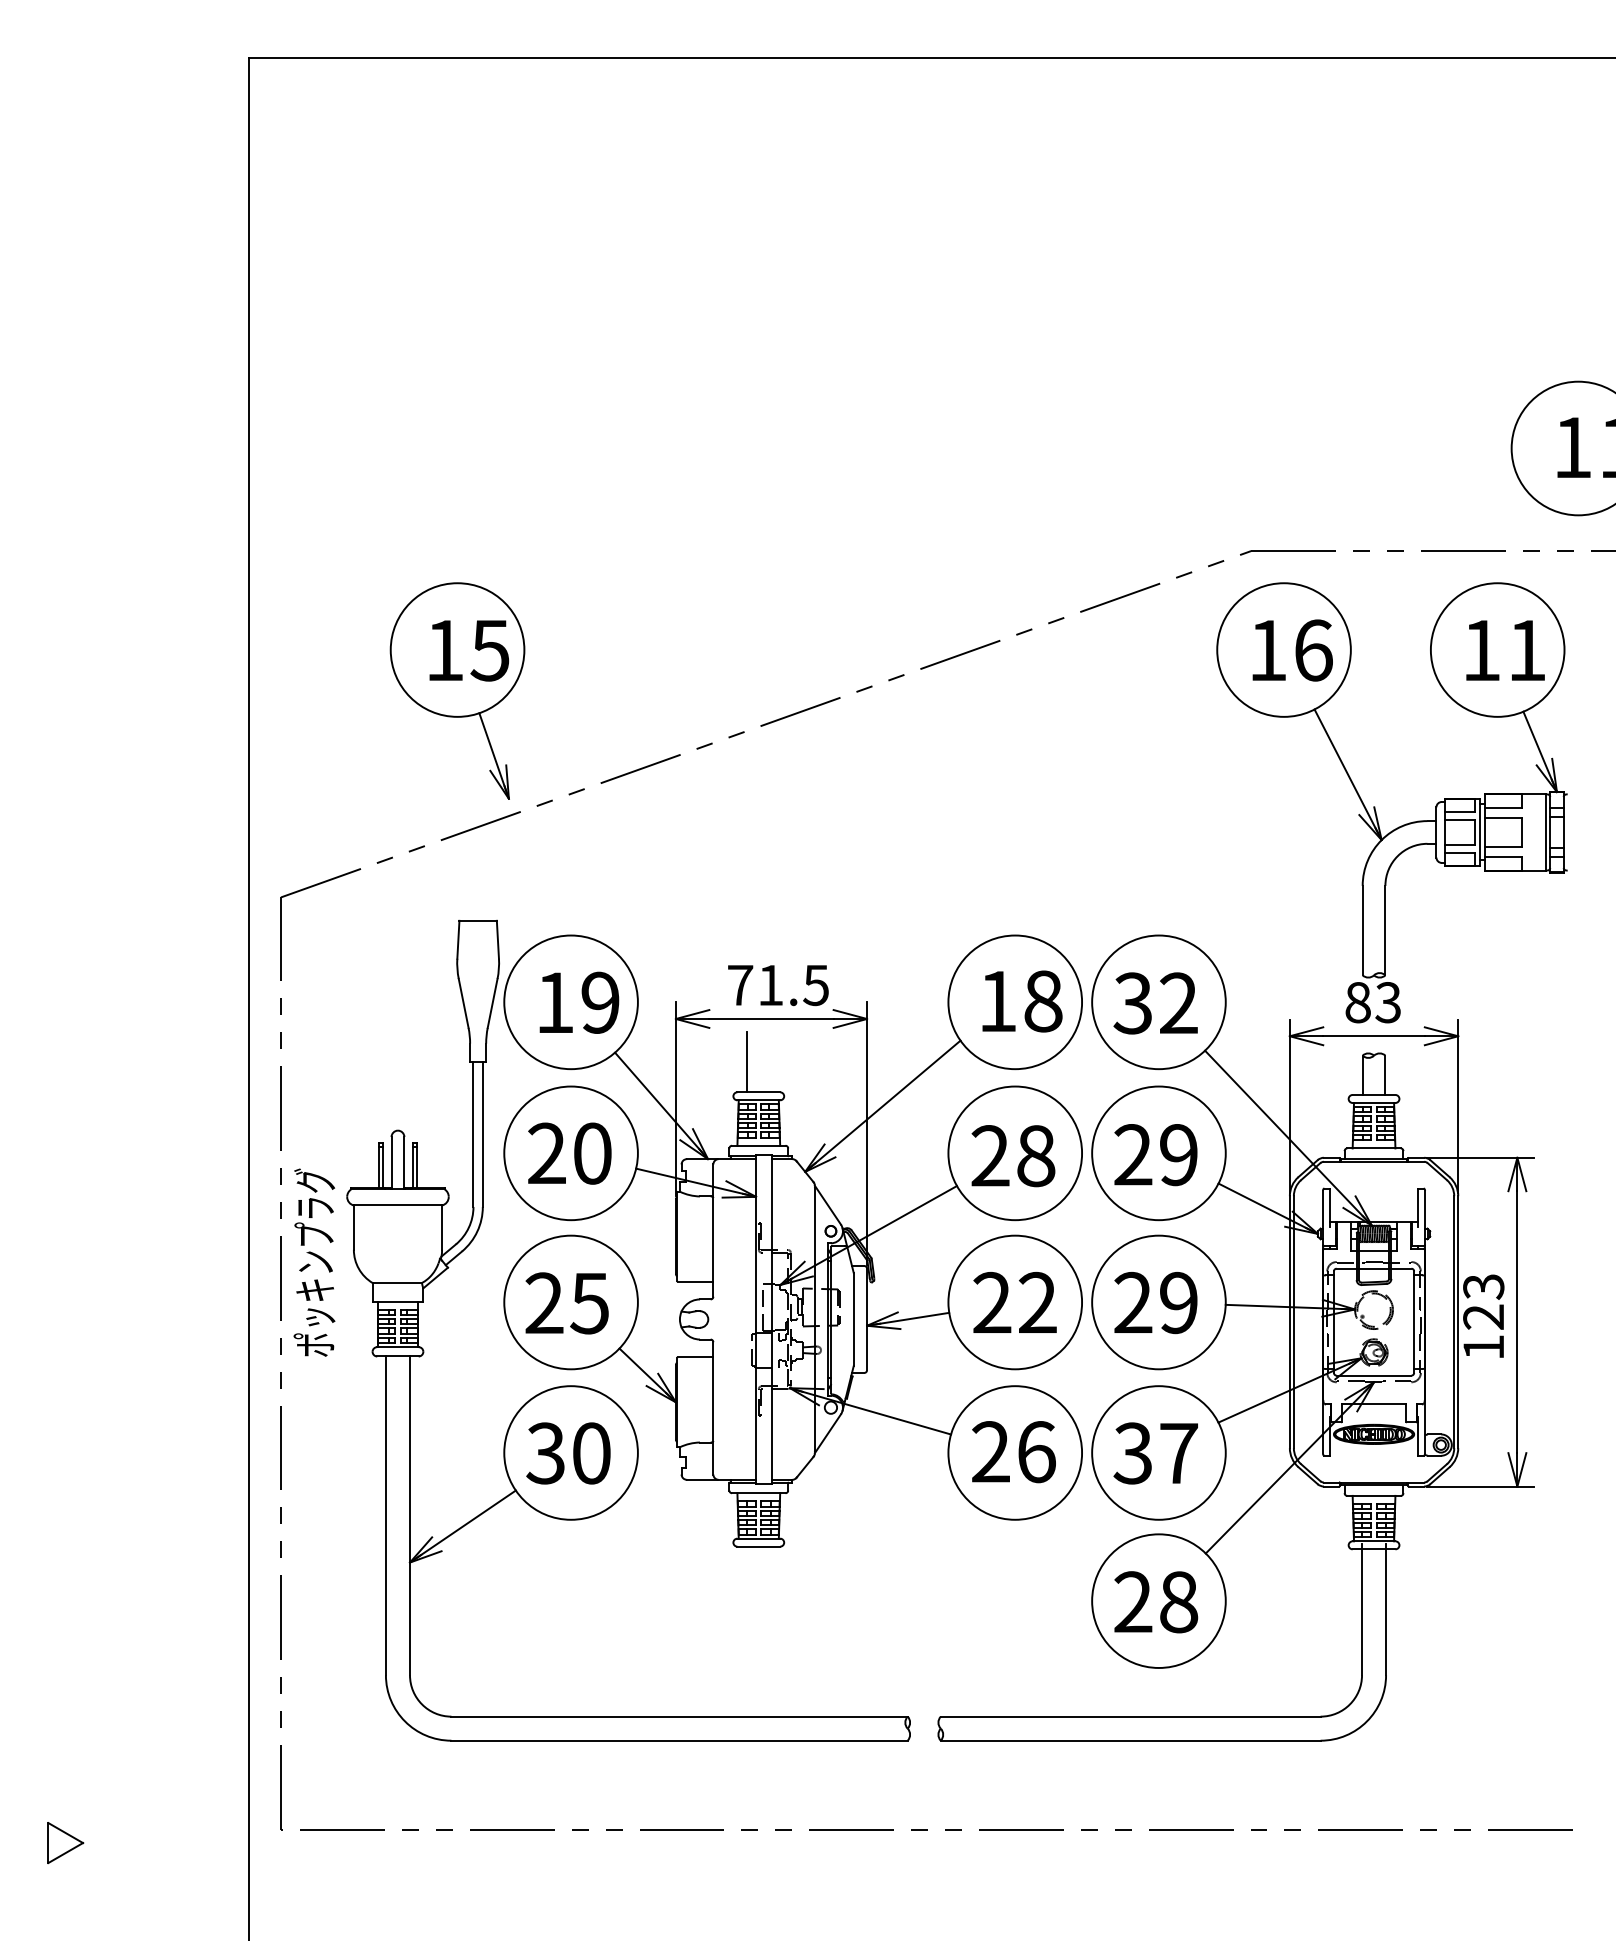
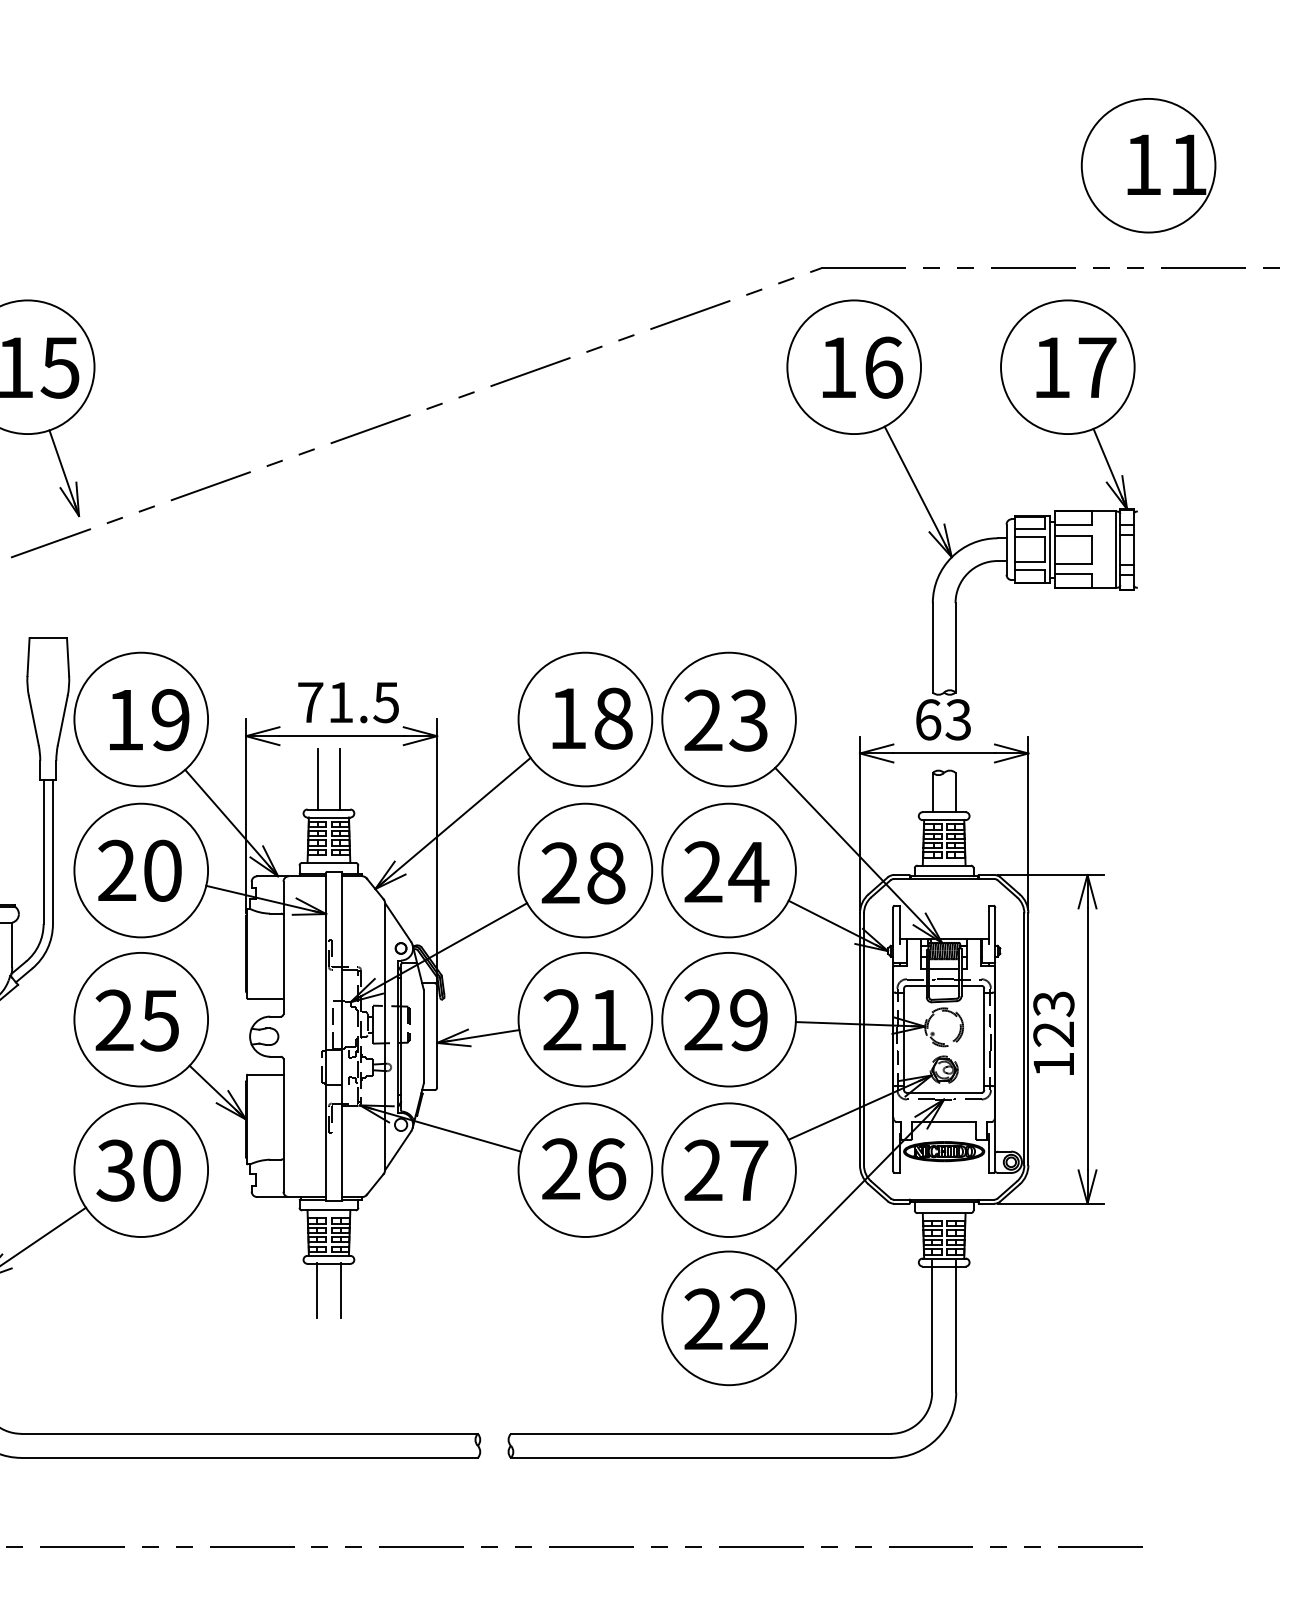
text: (1527, 650) -> (1097, 367), 11 -> 17
text: (1358, 1002) -> (928, 719), 83 -> 63
text: (1155, 1003) -> (725, 720), 32 -> 23
line: (770, 1061) -> (340, 778), added
text: (1178, 1155) -> (748, 872), 29 -> 24
text: (1037, 1301) -> (607, 1018), 22 -> 21
text: (1132, 1453) -> (702, 1170), 37 -> 27
line: (746, 1573) -> (316, 1290), added
line: (770, 1573) -> (340, 1290), added
text: (1179, 1602) -> (749, 1319), 28 -> 22

